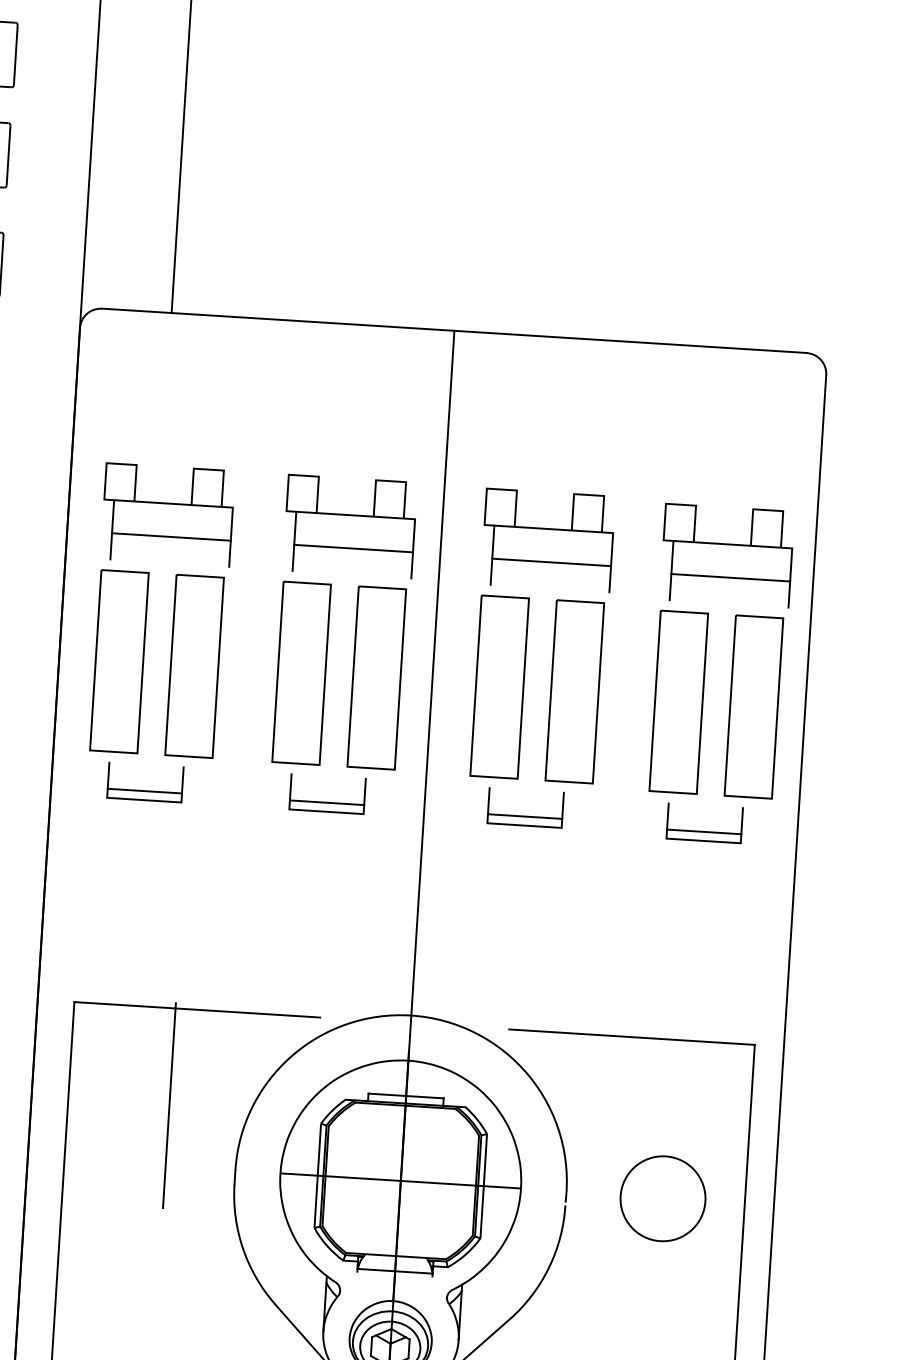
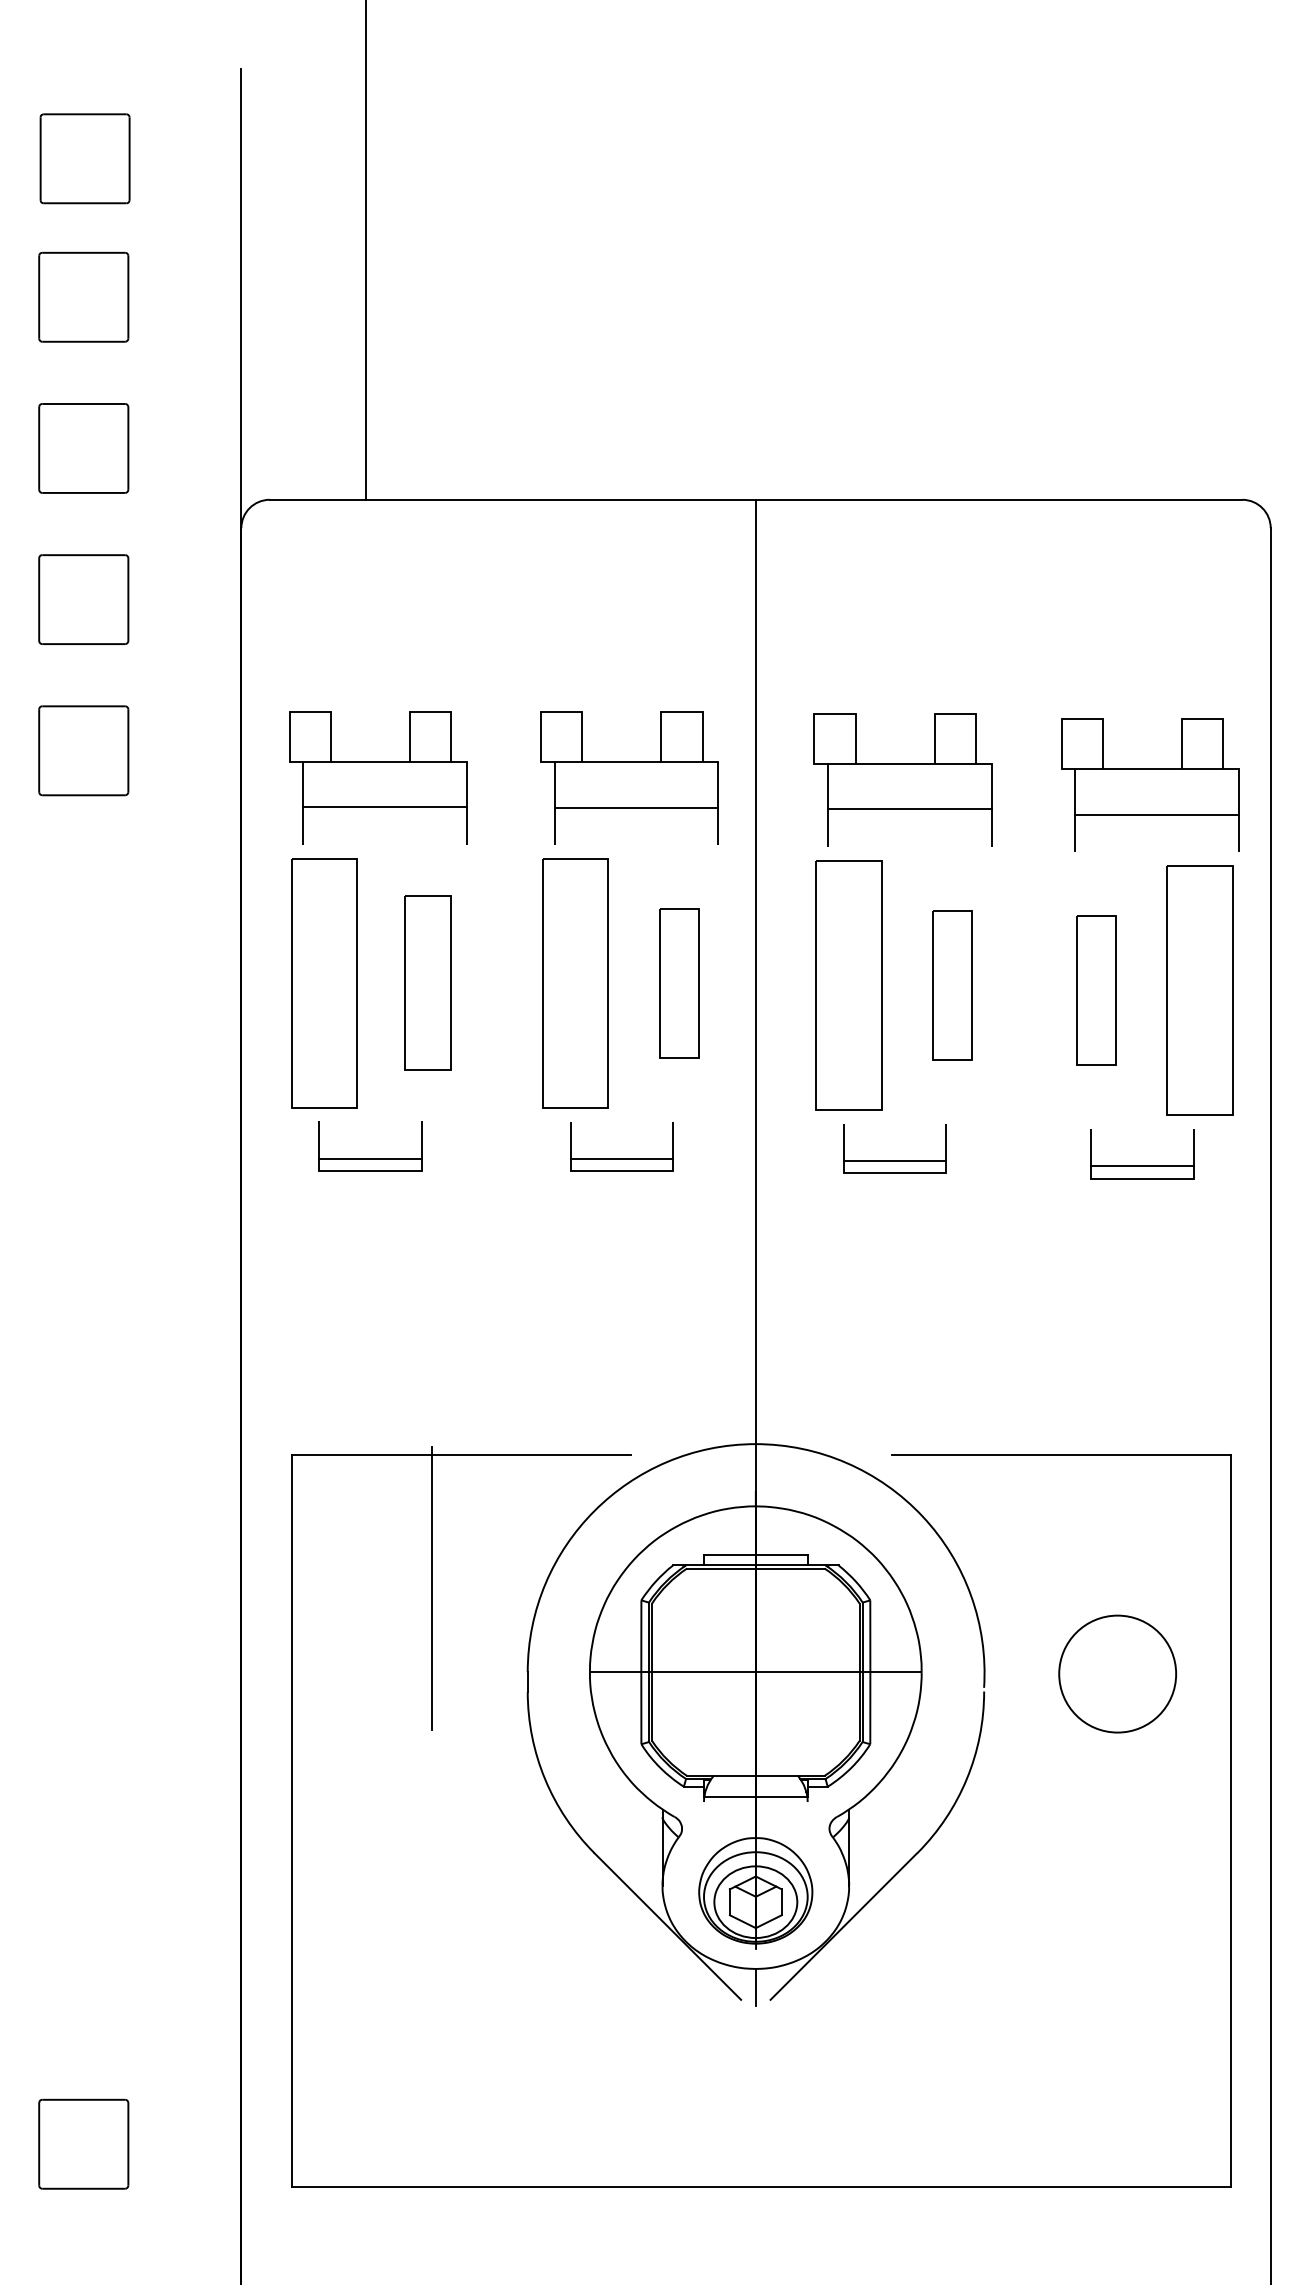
part: (194, 666) -> (427, 983), size x0.7
part: (376, 678) -> (679, 983), size x0.6
part: (574, 692) -> (952, 985), size x0.6
part: (678, 702) -> (1096, 990), size x0.6

